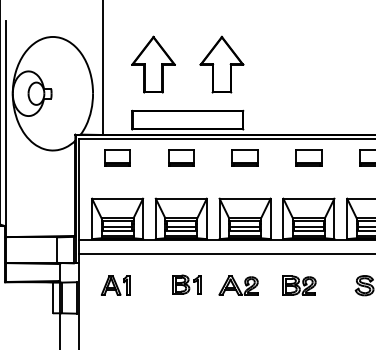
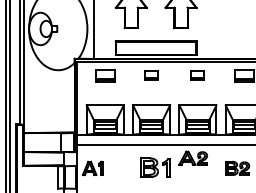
part: (181, 157) -> (151, 75), size x0.7
part: (244, 157) -> (197, 75), size x0.7
part: (186, 284) -> (155, 167), size x1.4
part: (115, 285) -> (92, 168), moved
part: (238, 285) -> (193, 158), moved

